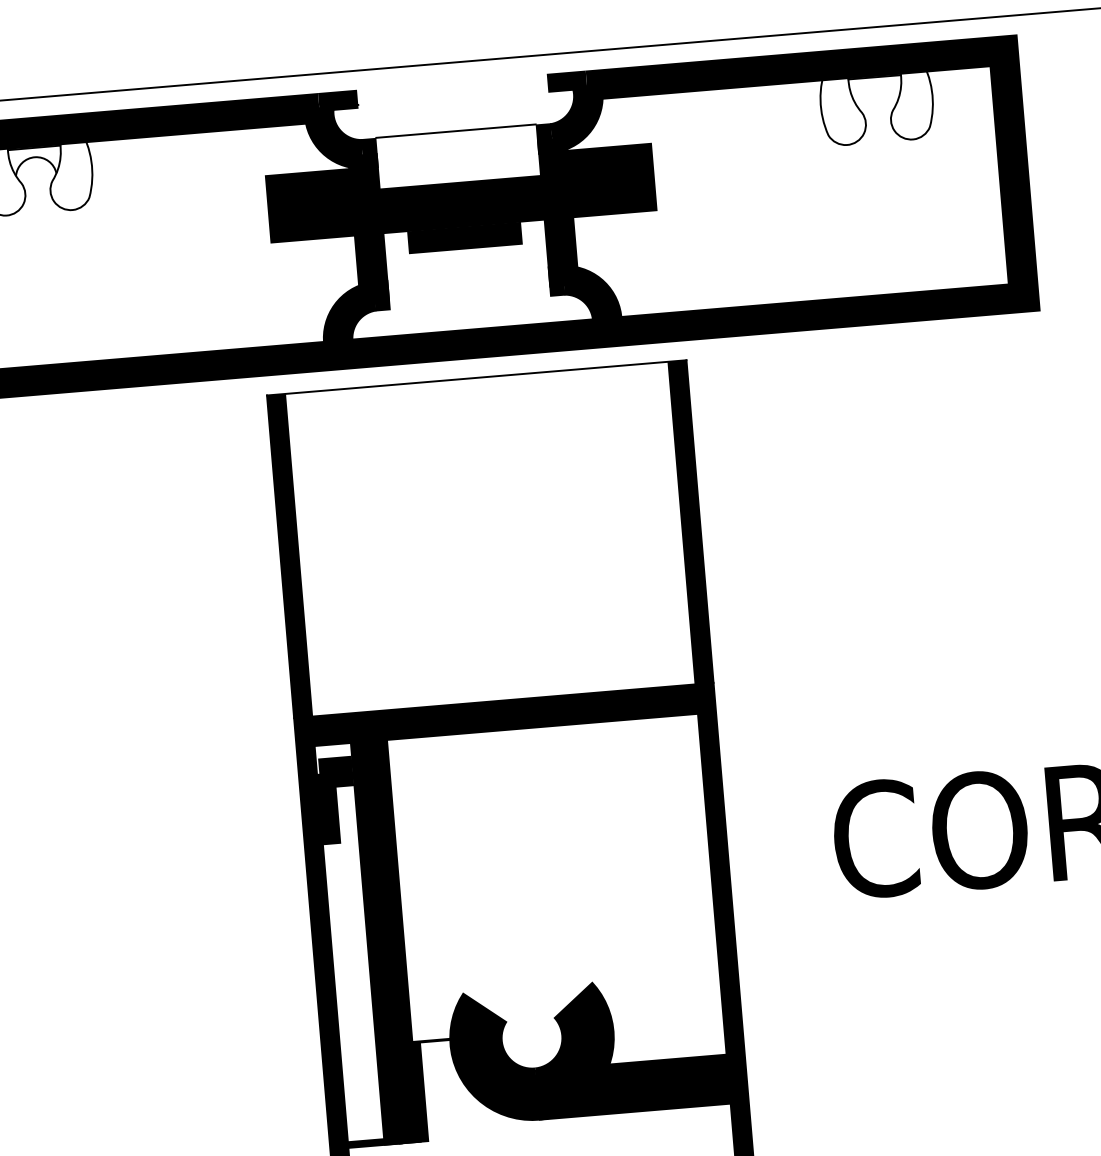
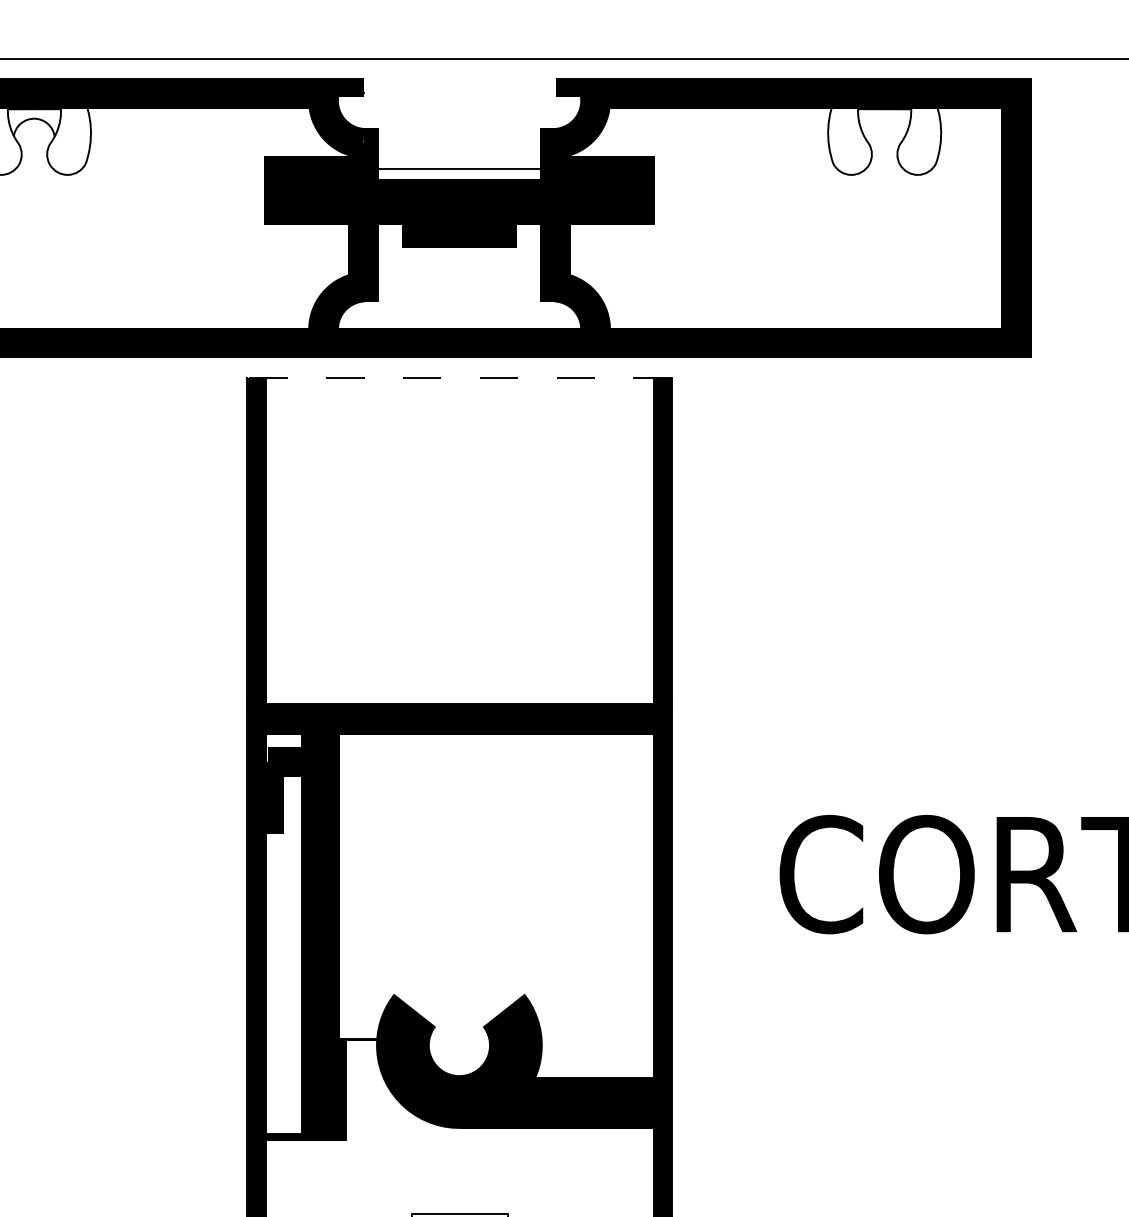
line: (455, 131) -> (459, 169), moved
line: (476, 377) -> (459, 377), solid -> dashed

